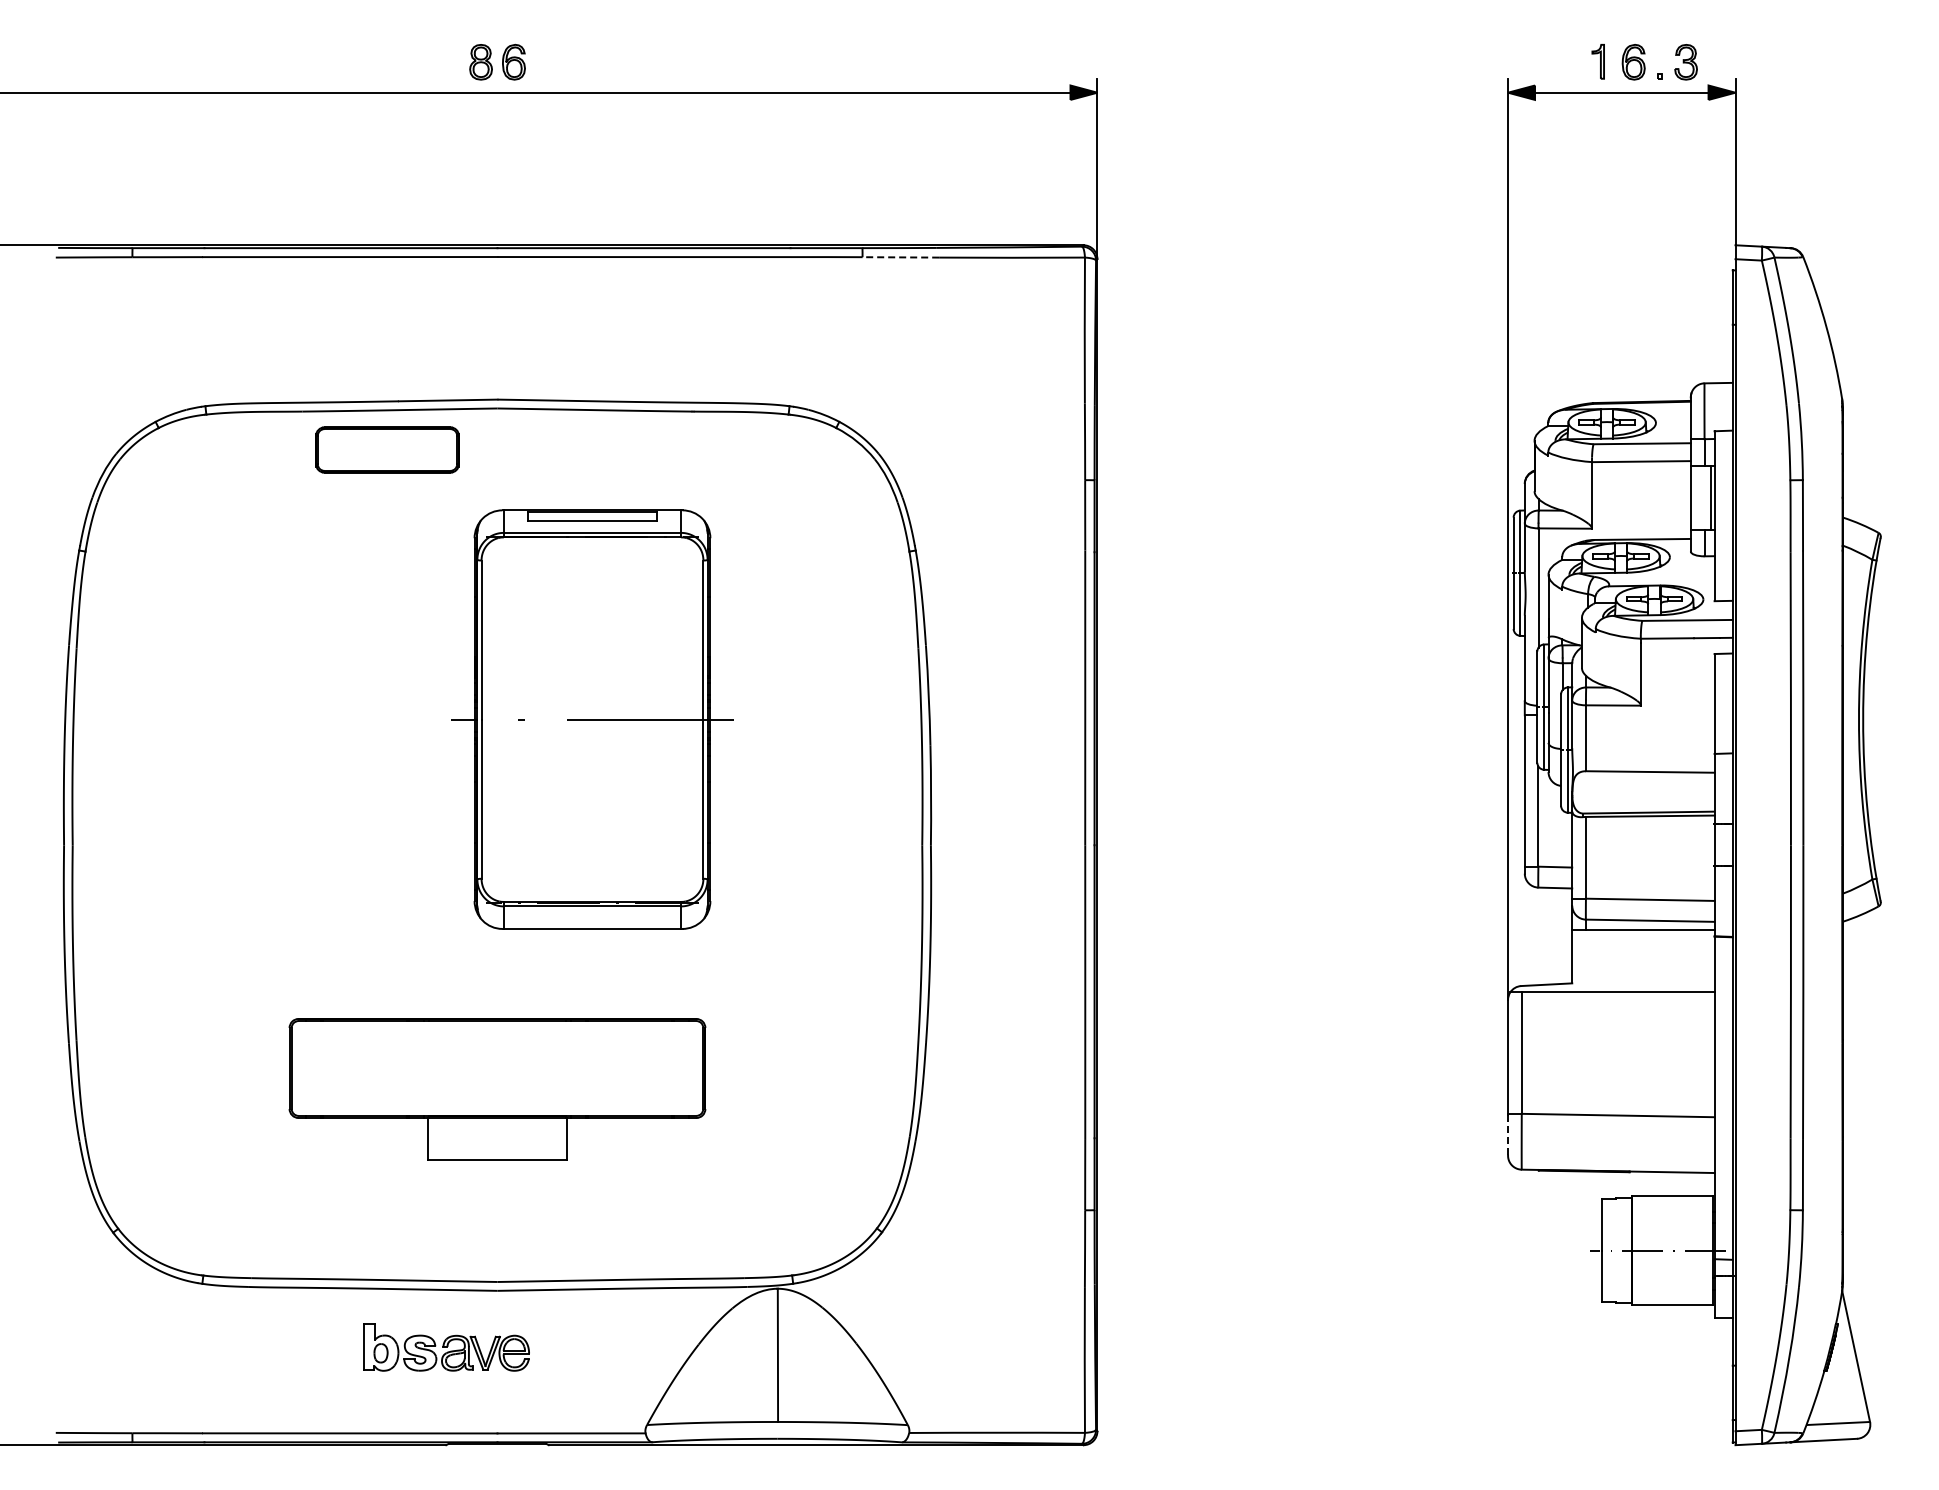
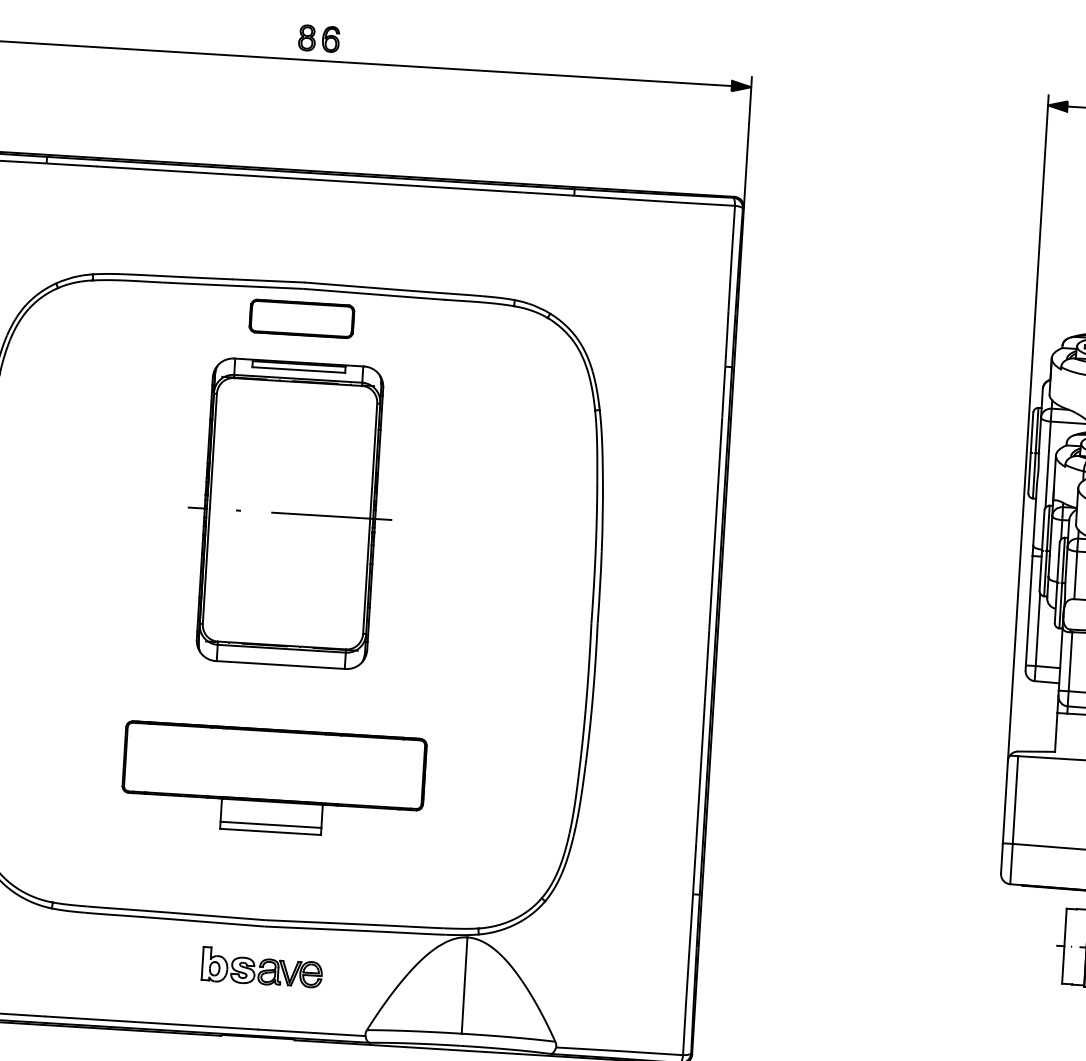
line: (900, 257) -> (601, 197), dashed -> solid
part: (387, 449) -> (301, 318), moved
part: (592, 719) -> (290, 513), moved
line: (1508, 1134) -> (1002, 858), dashed -> solid
line: (497, 1150) -> (270, 825), added
part: (446, 1347) -> (262, 967), moved

